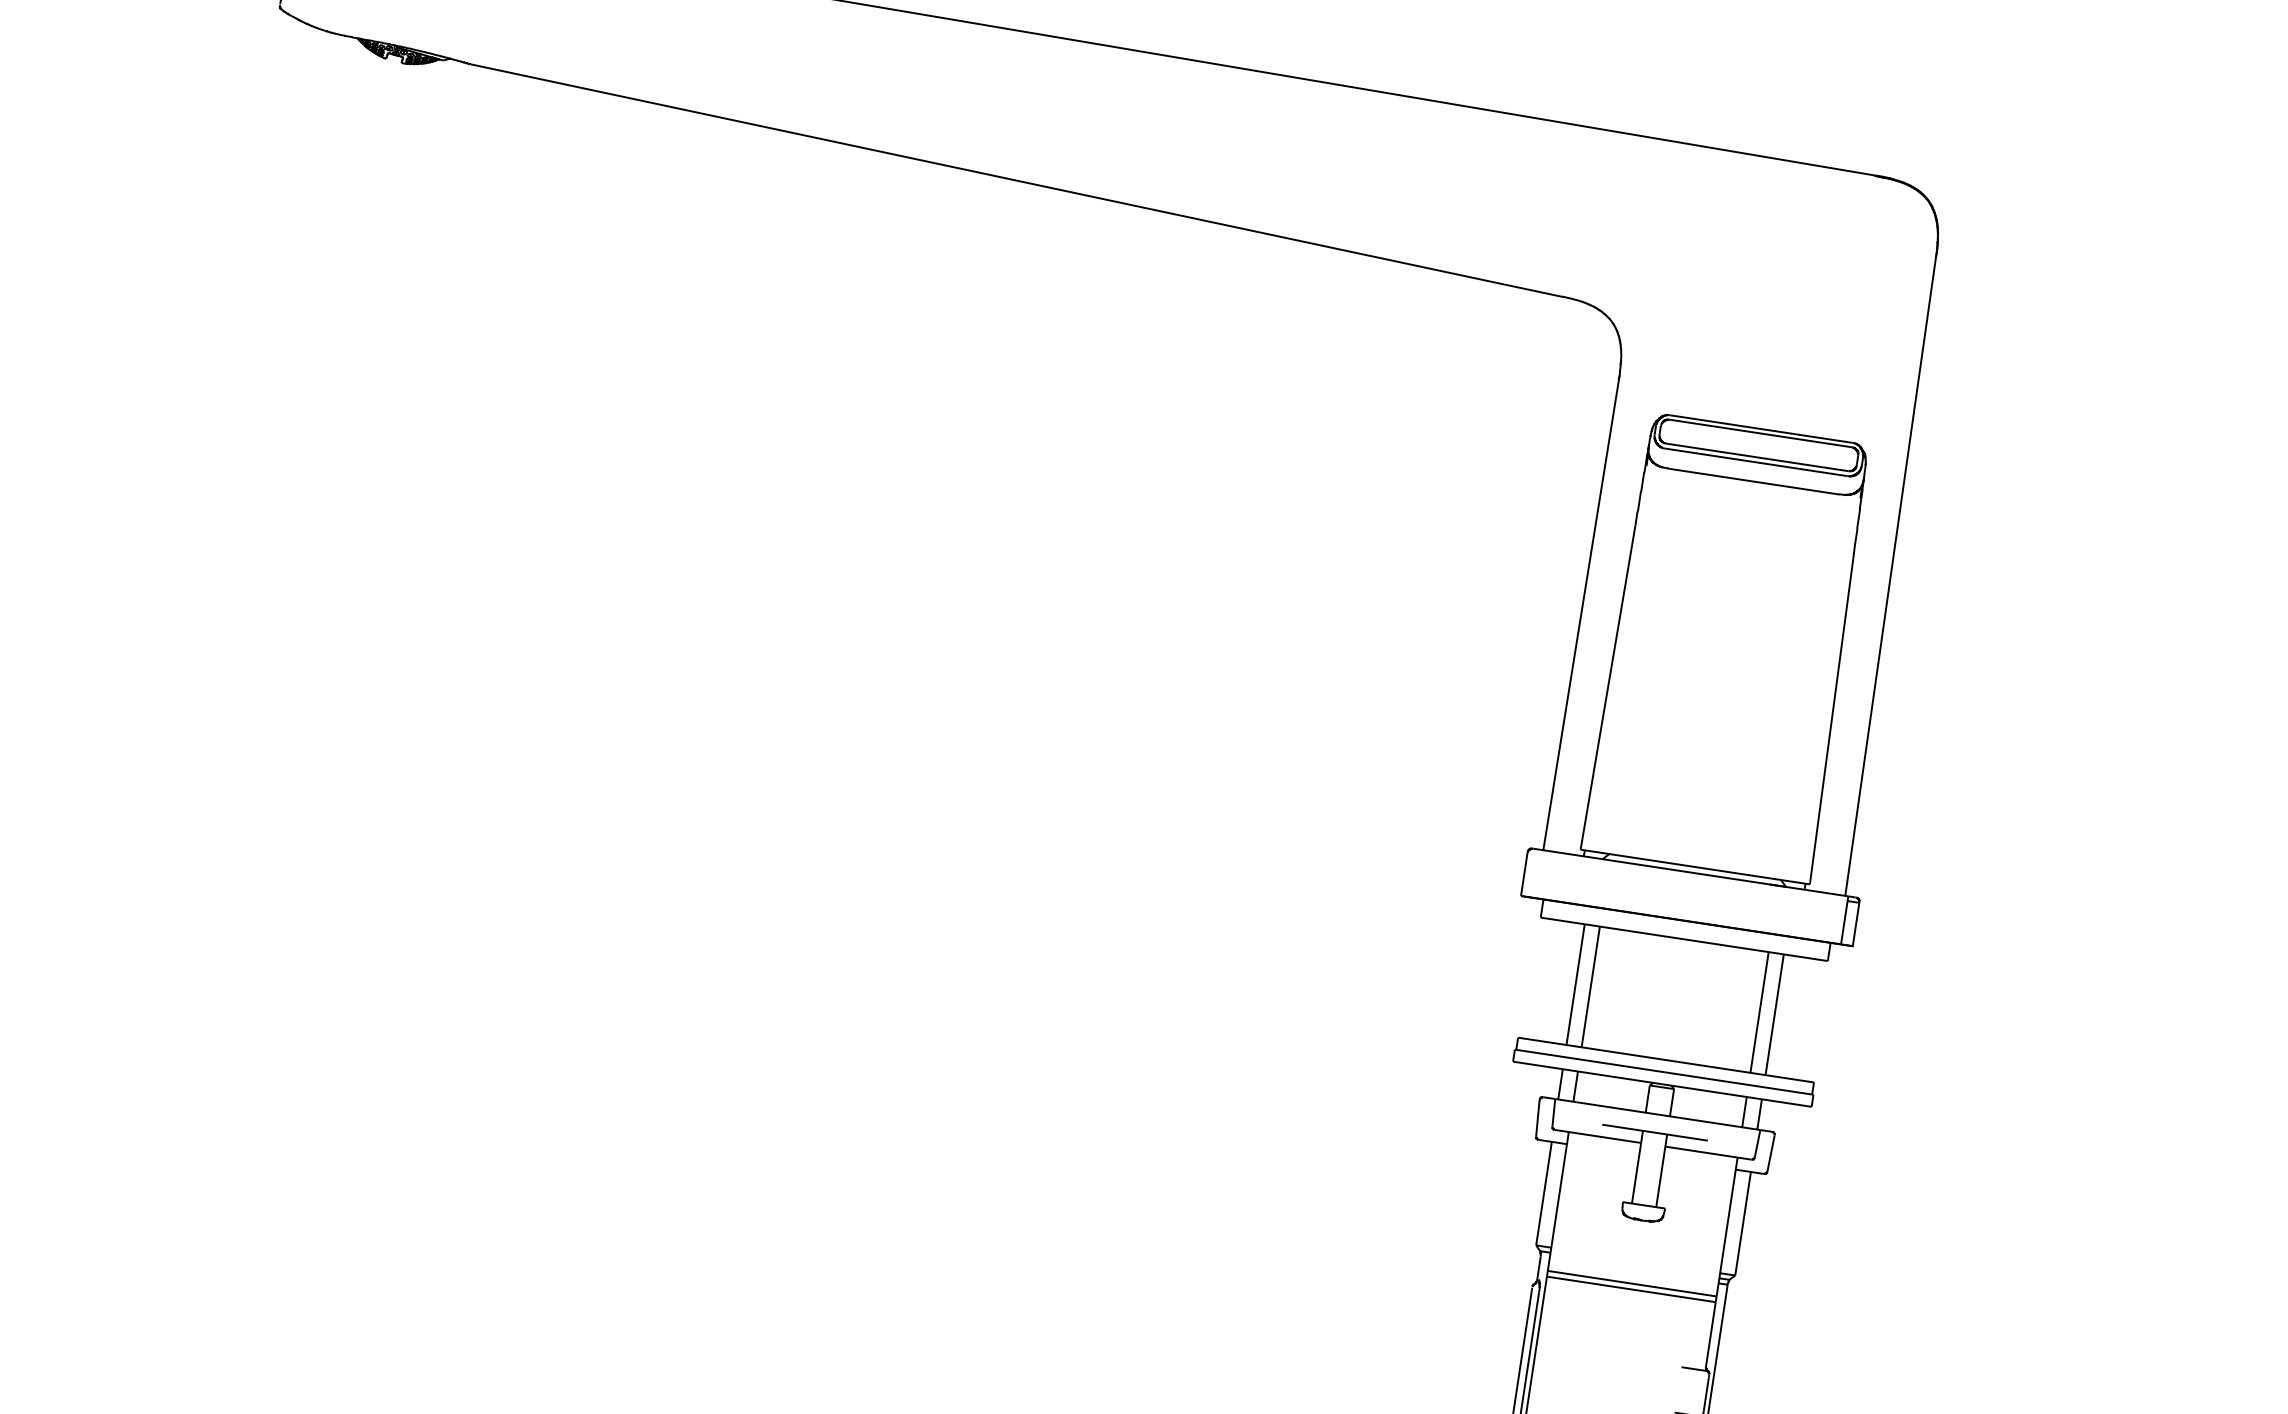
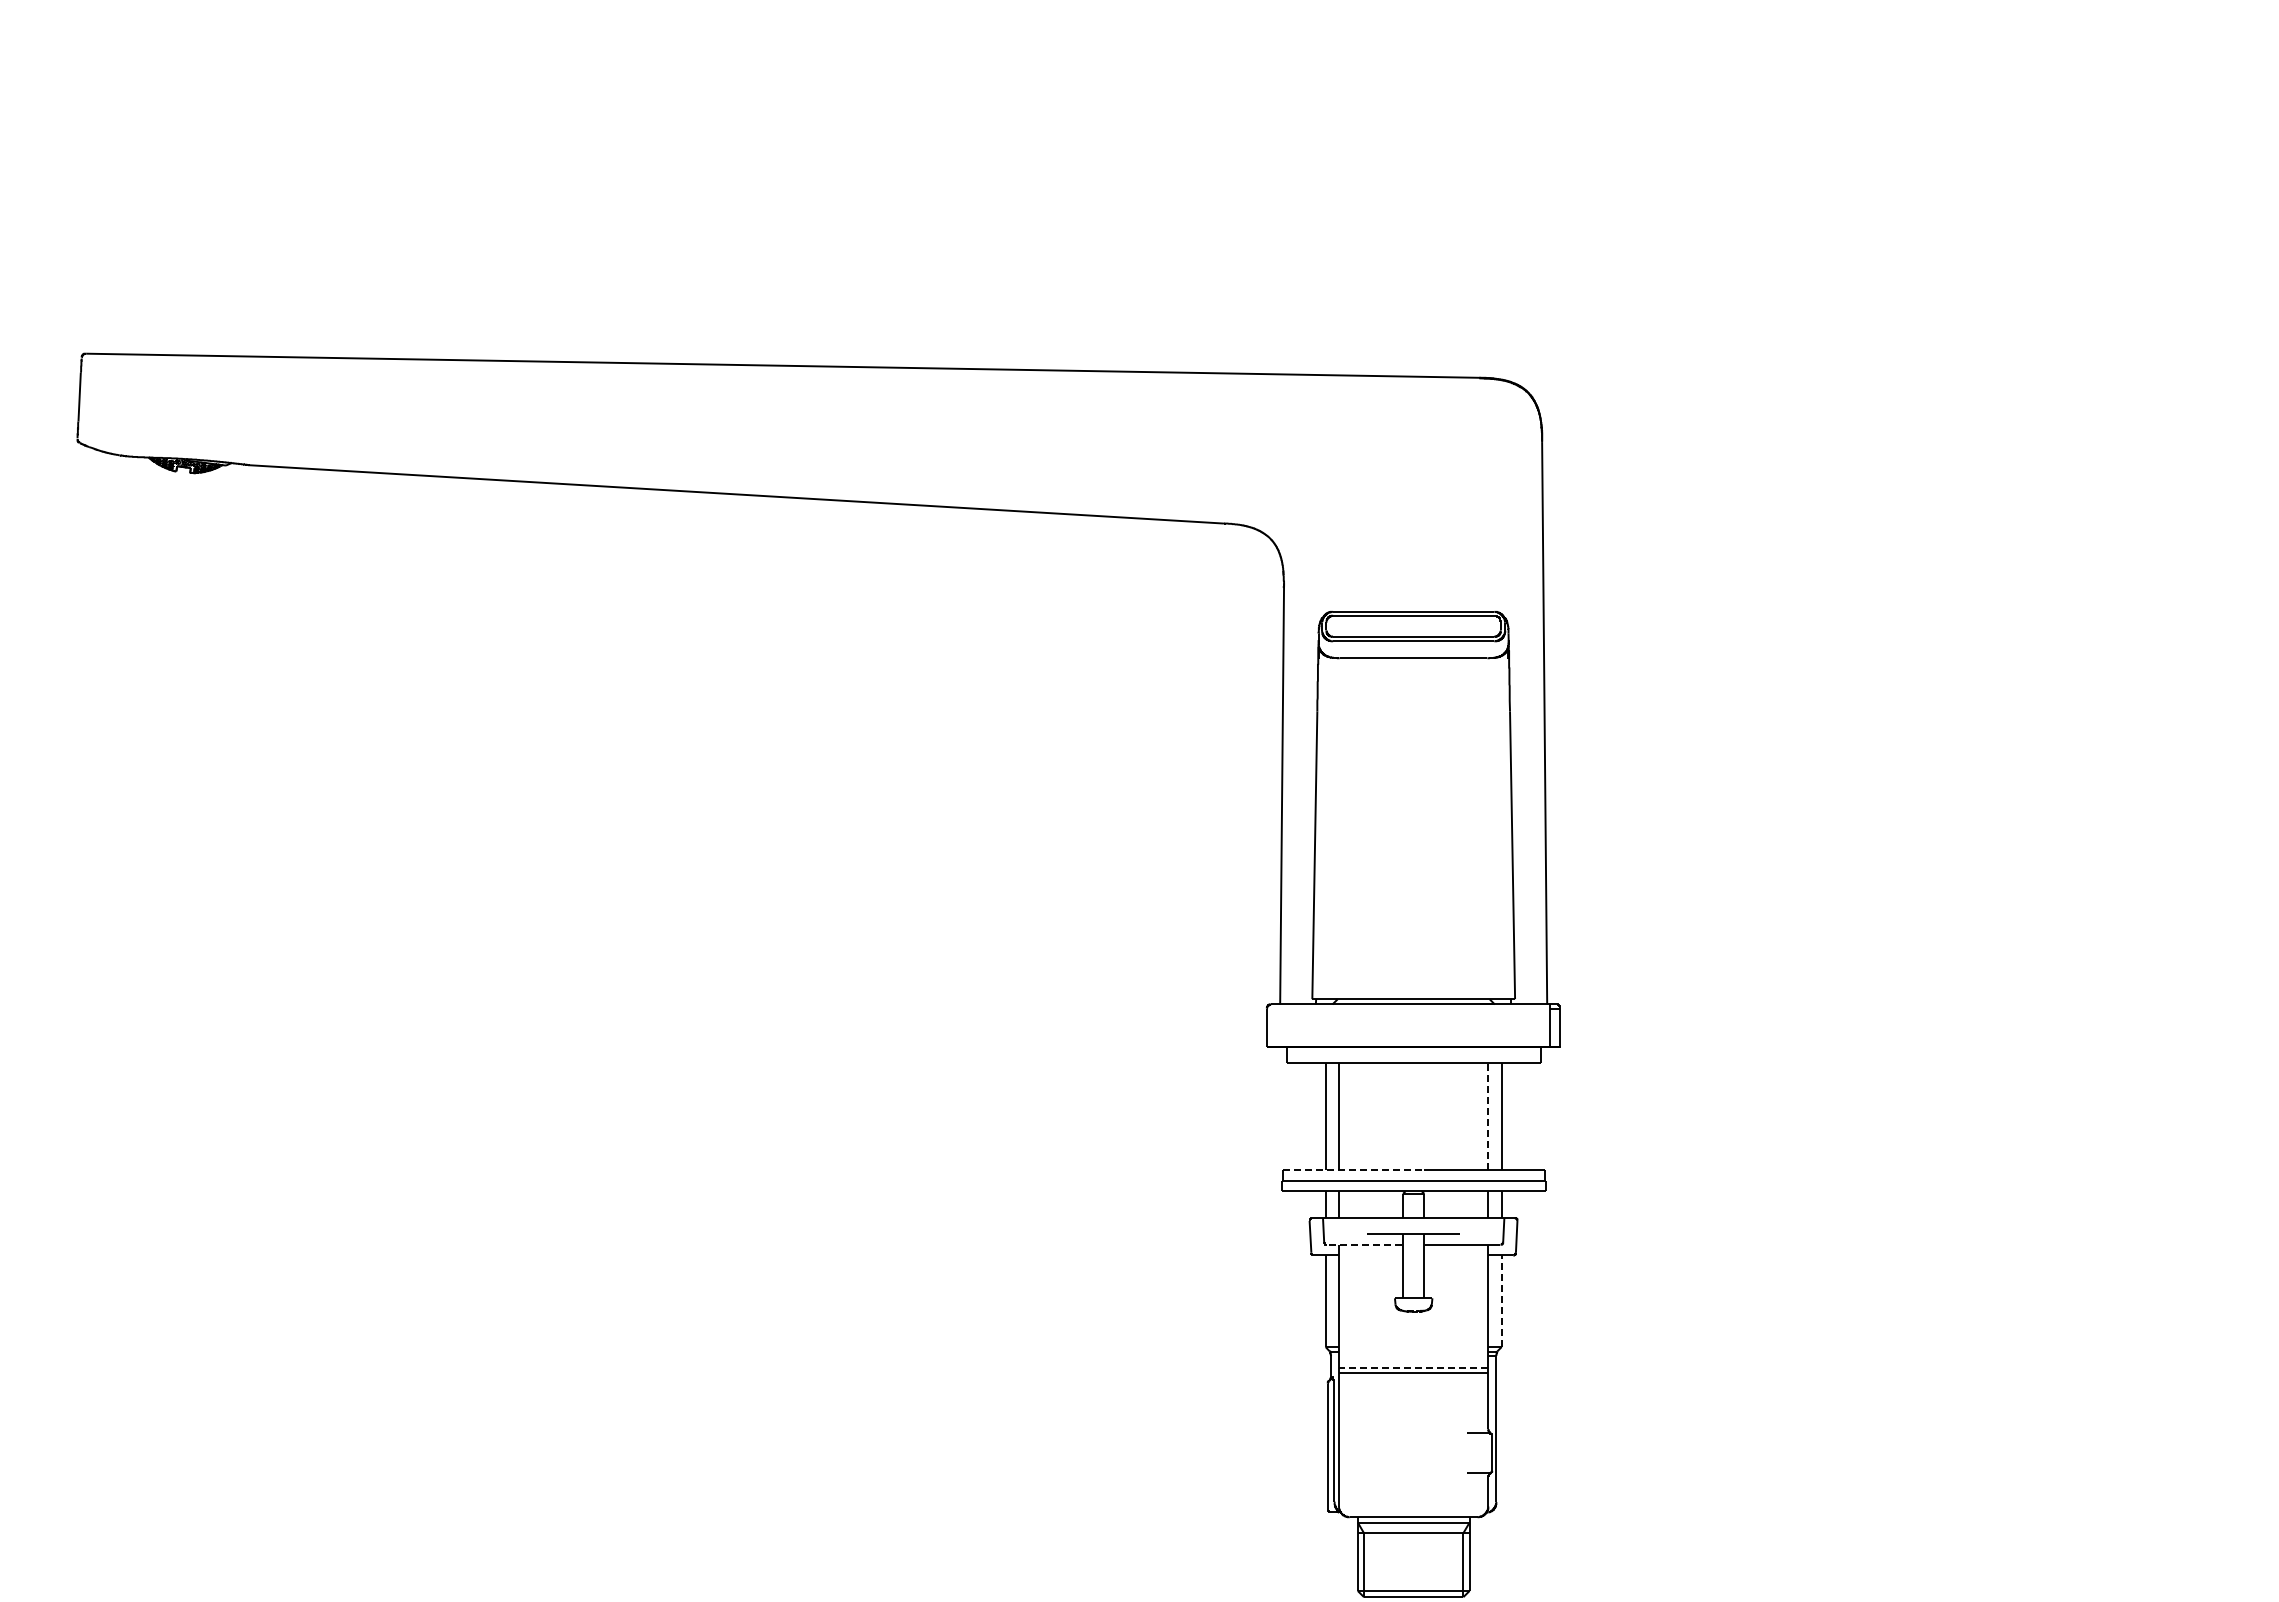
line: (1759, 1011) -> (1488, 1115), solid -> dashed
line: (1598, 1049) -> (1353, 1169), solid -> dashed
line: (1597, 1136) -> (1364, 1244), solid -> dashed
line: (1742, 1223) -> (1501, 1301), solid -> dashed
line: (1632, 1283) -> (1413, 1367), solid -> dashed

